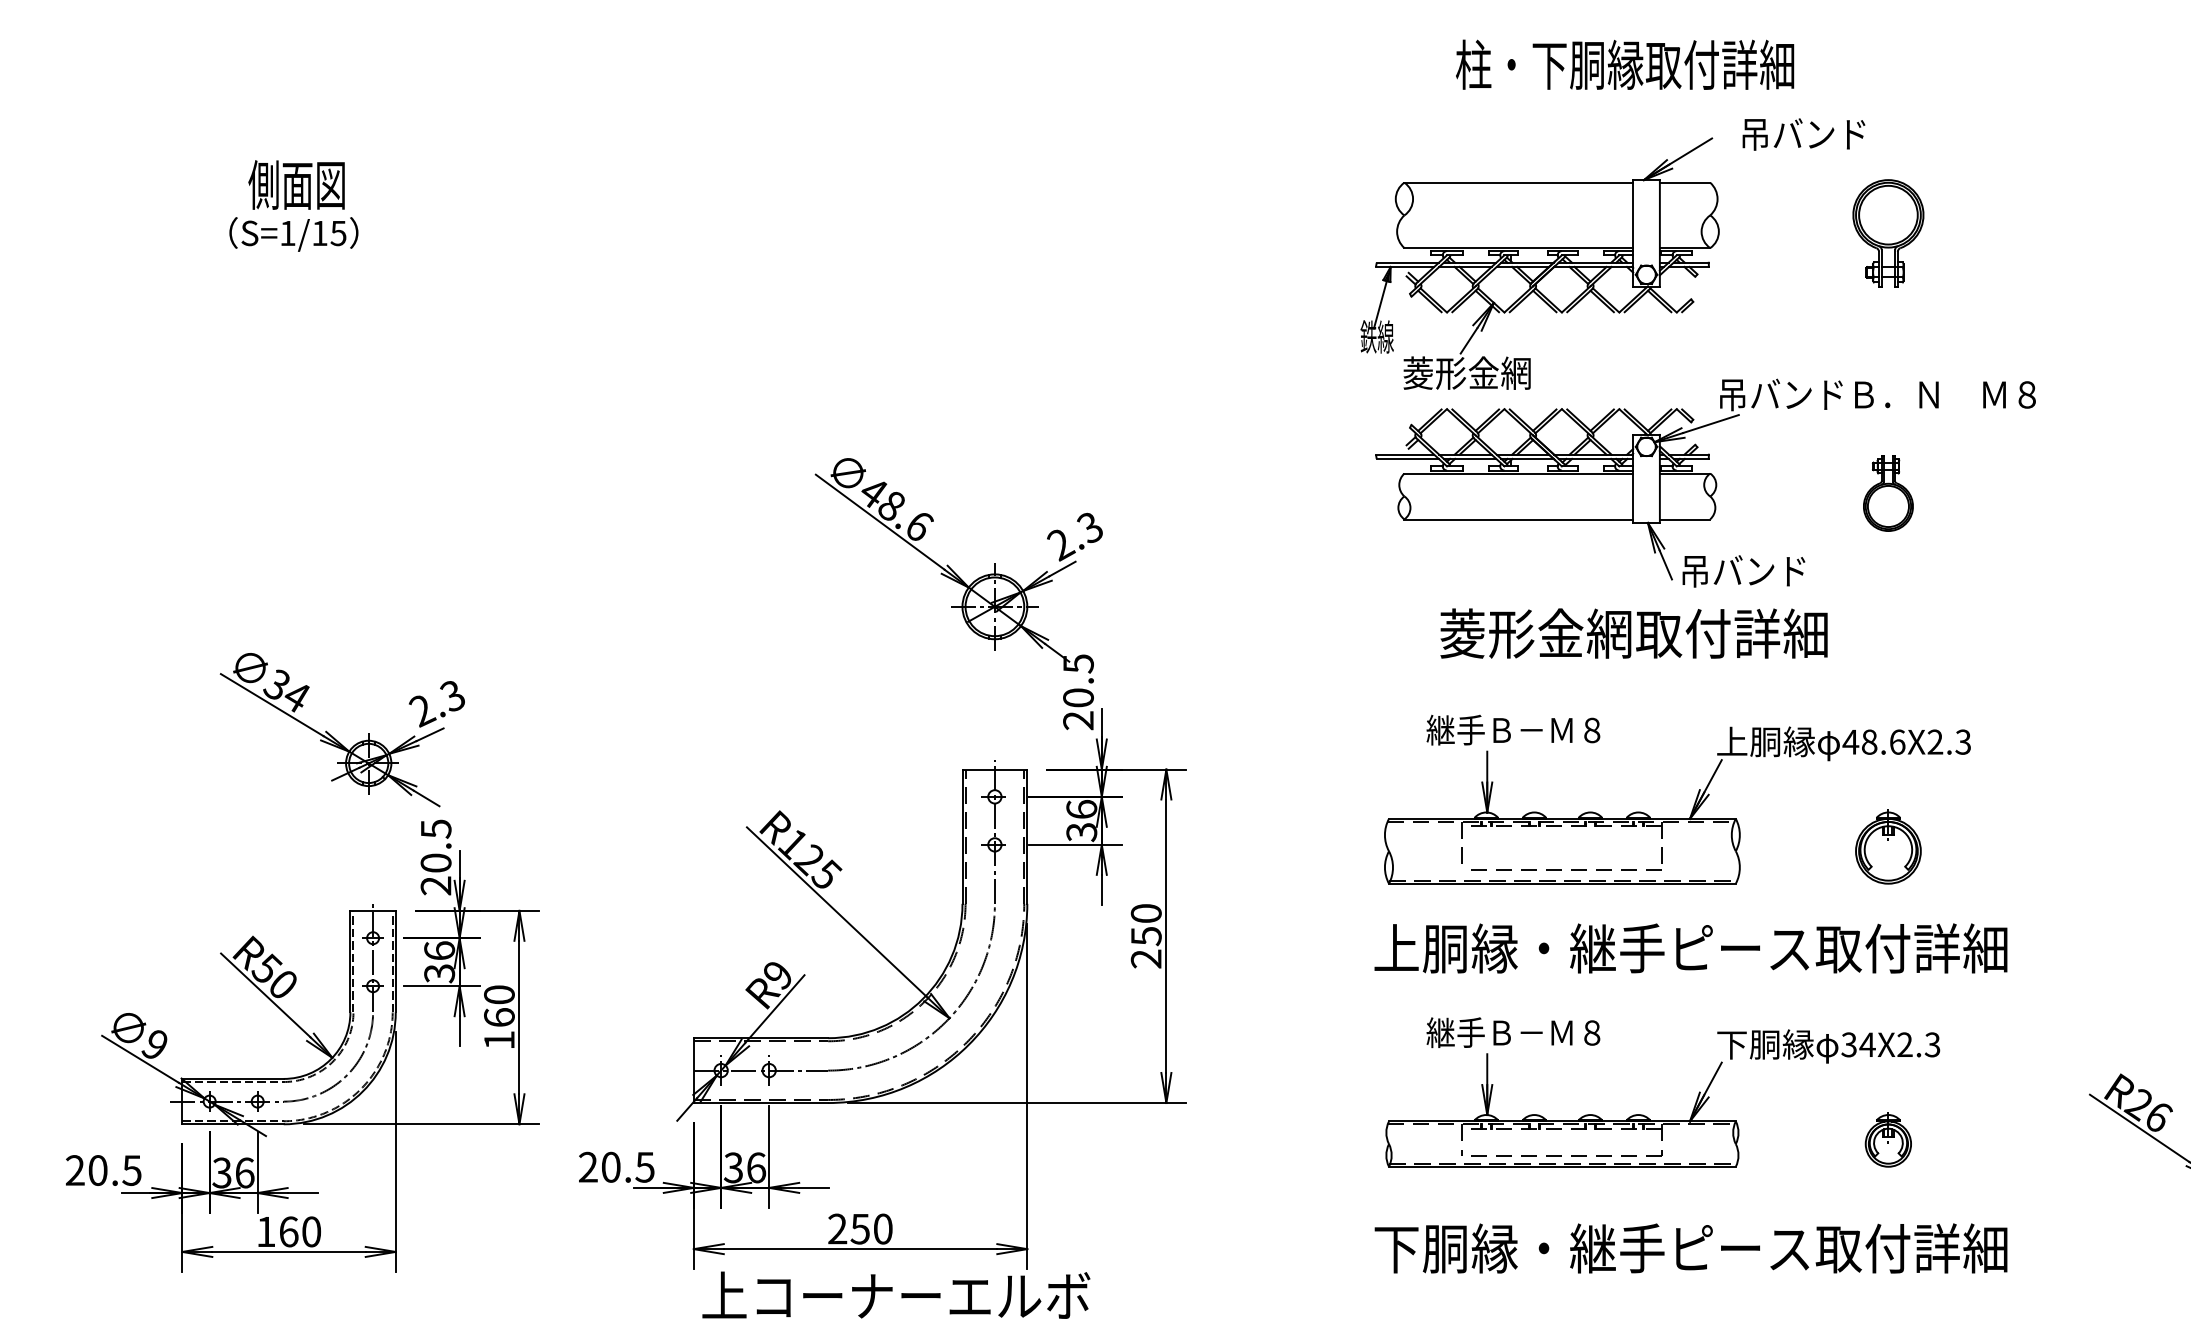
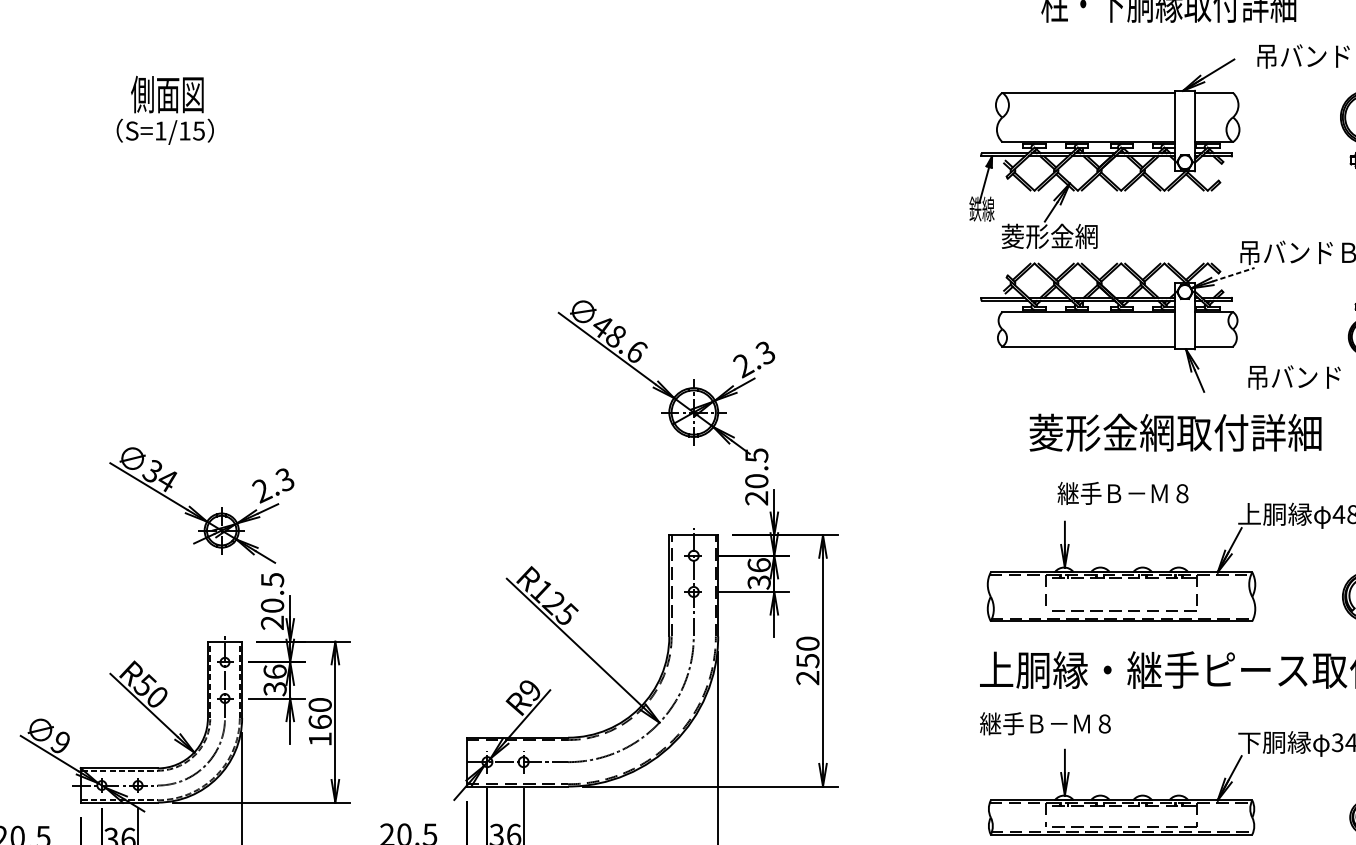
line: (1711, 423) -> (1233, 274), solid -> dashed
text: (1743, 571) -> (1294, 377), moved
text: (1513, 729) -> (1123, 492), moved
text: (1513, 1032) -> (1045, 723), moved

